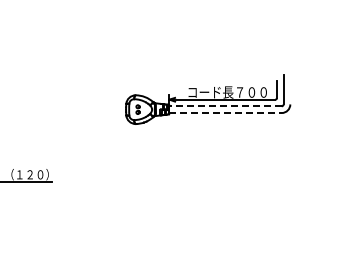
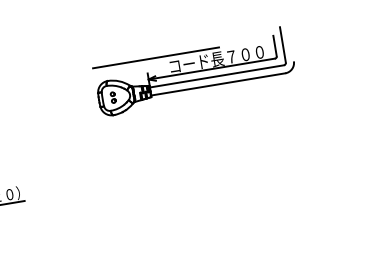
line: (178, 82) -> (156, 57), added
line: (225, 106) -> (216, 76), dashed -> solid
line: (226, 113) -> (219, 84), dashed -> solid

